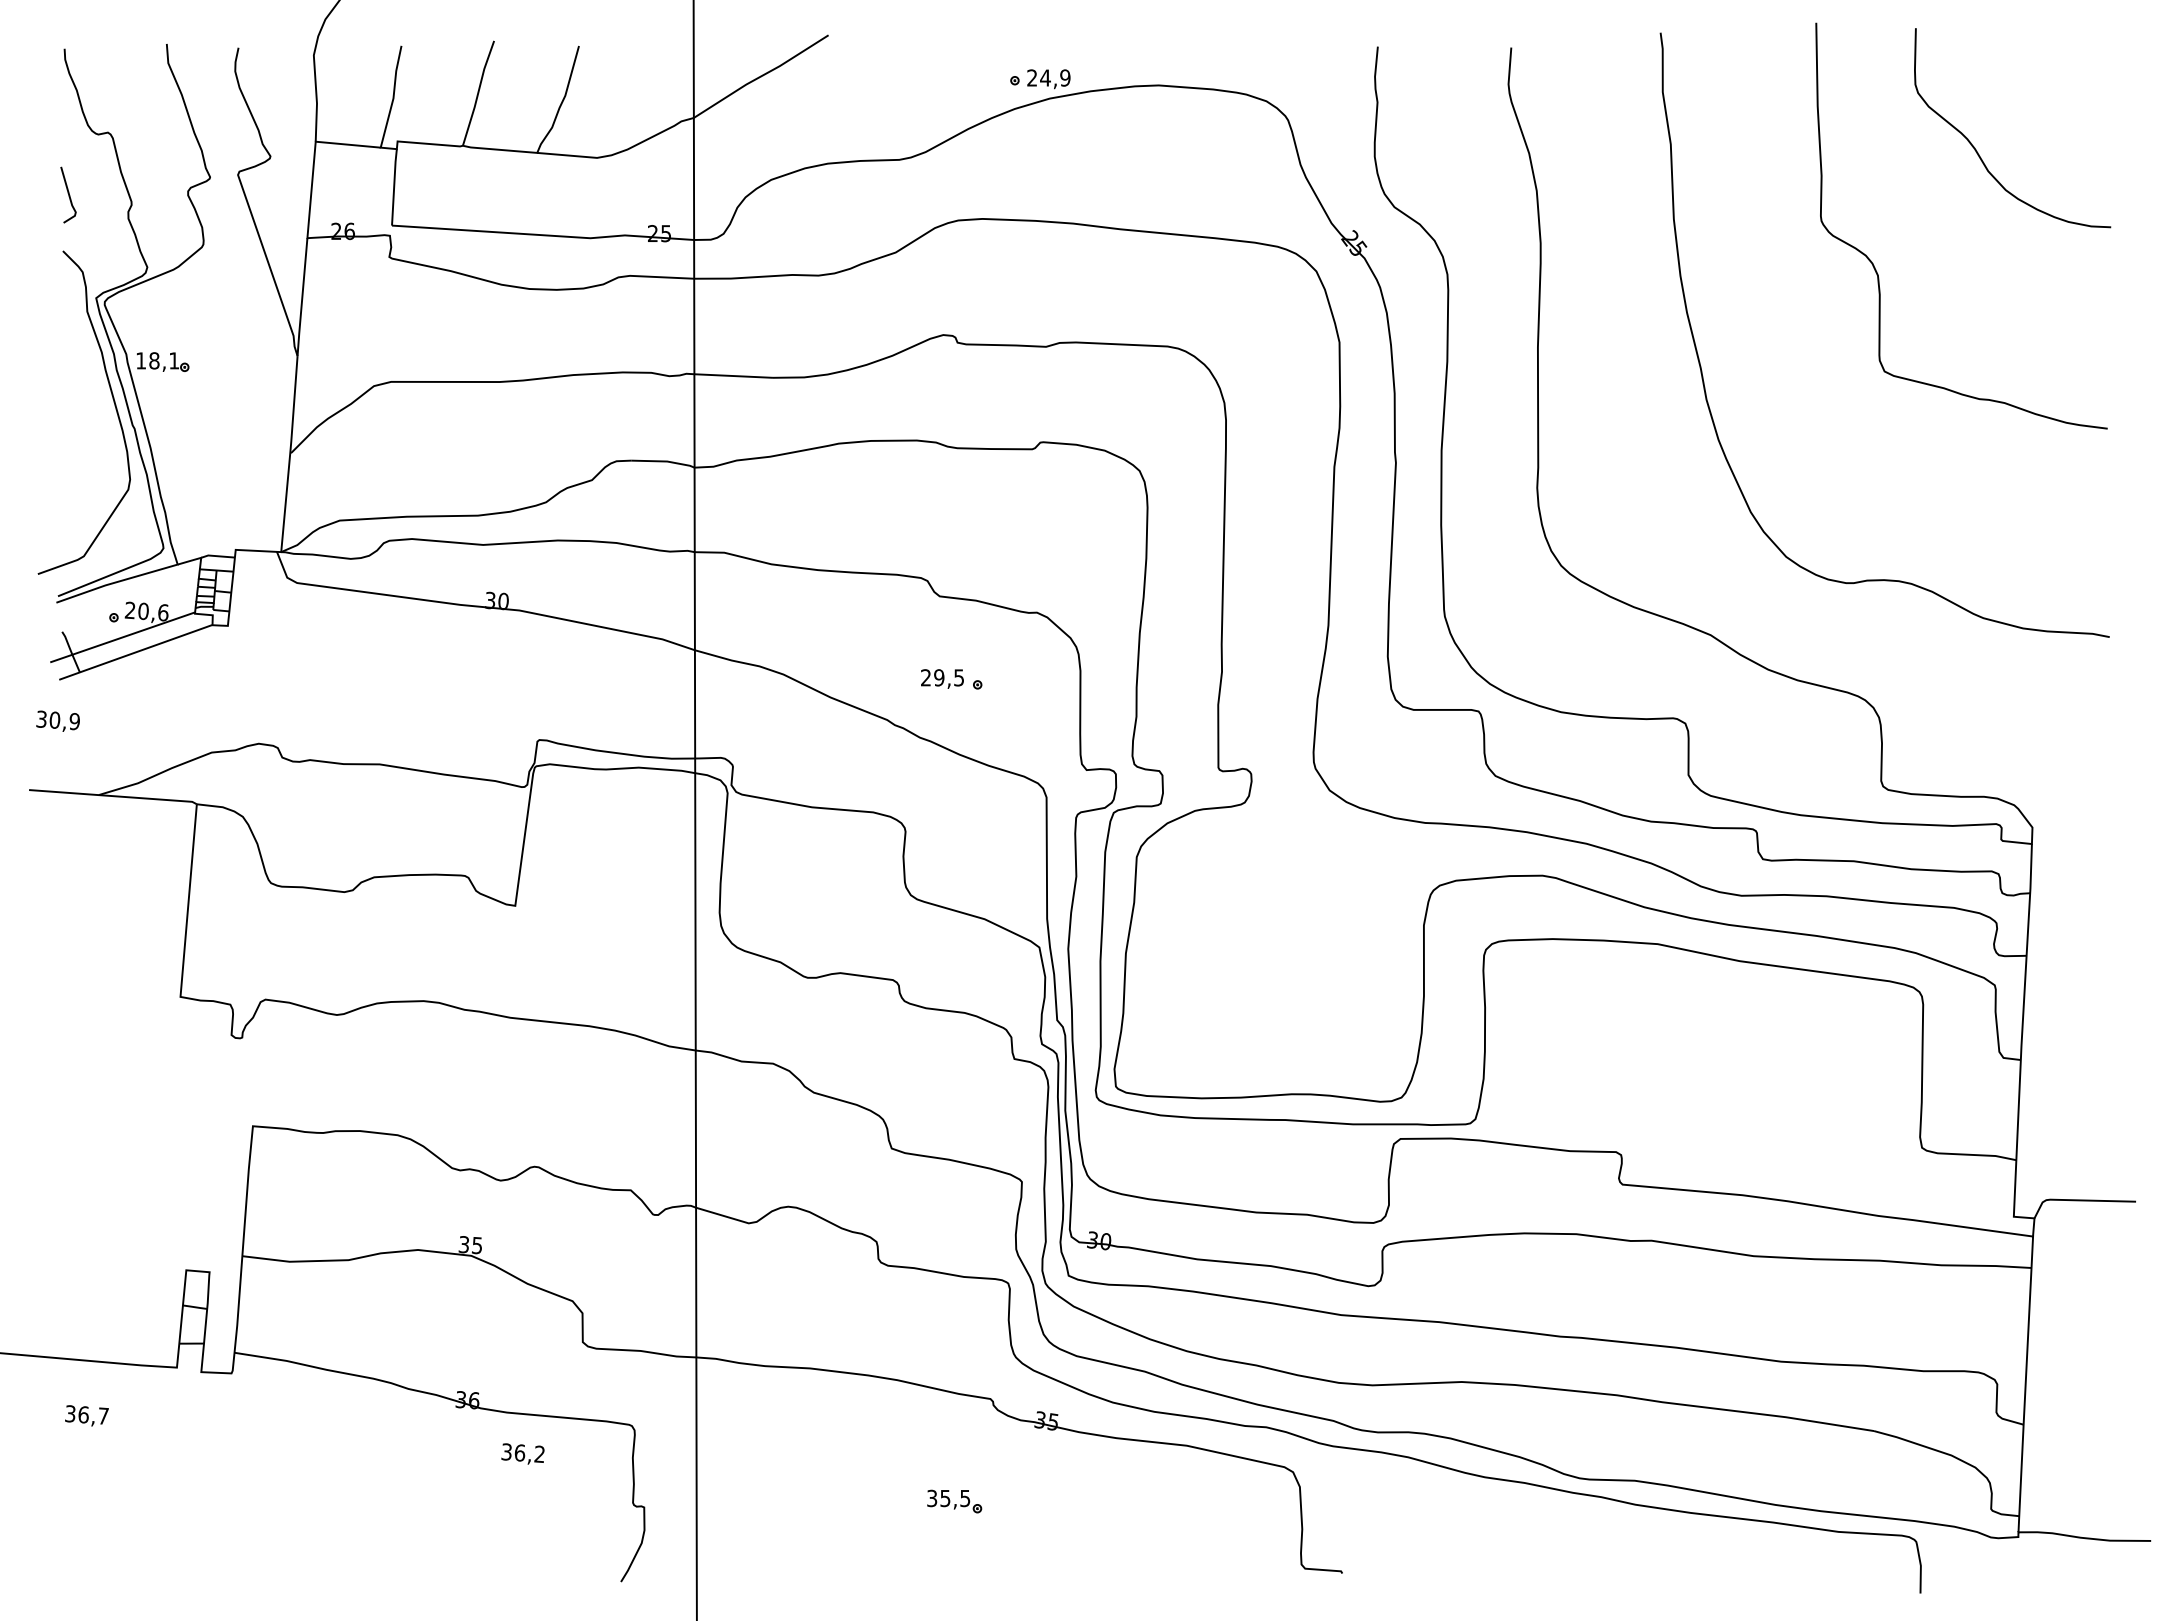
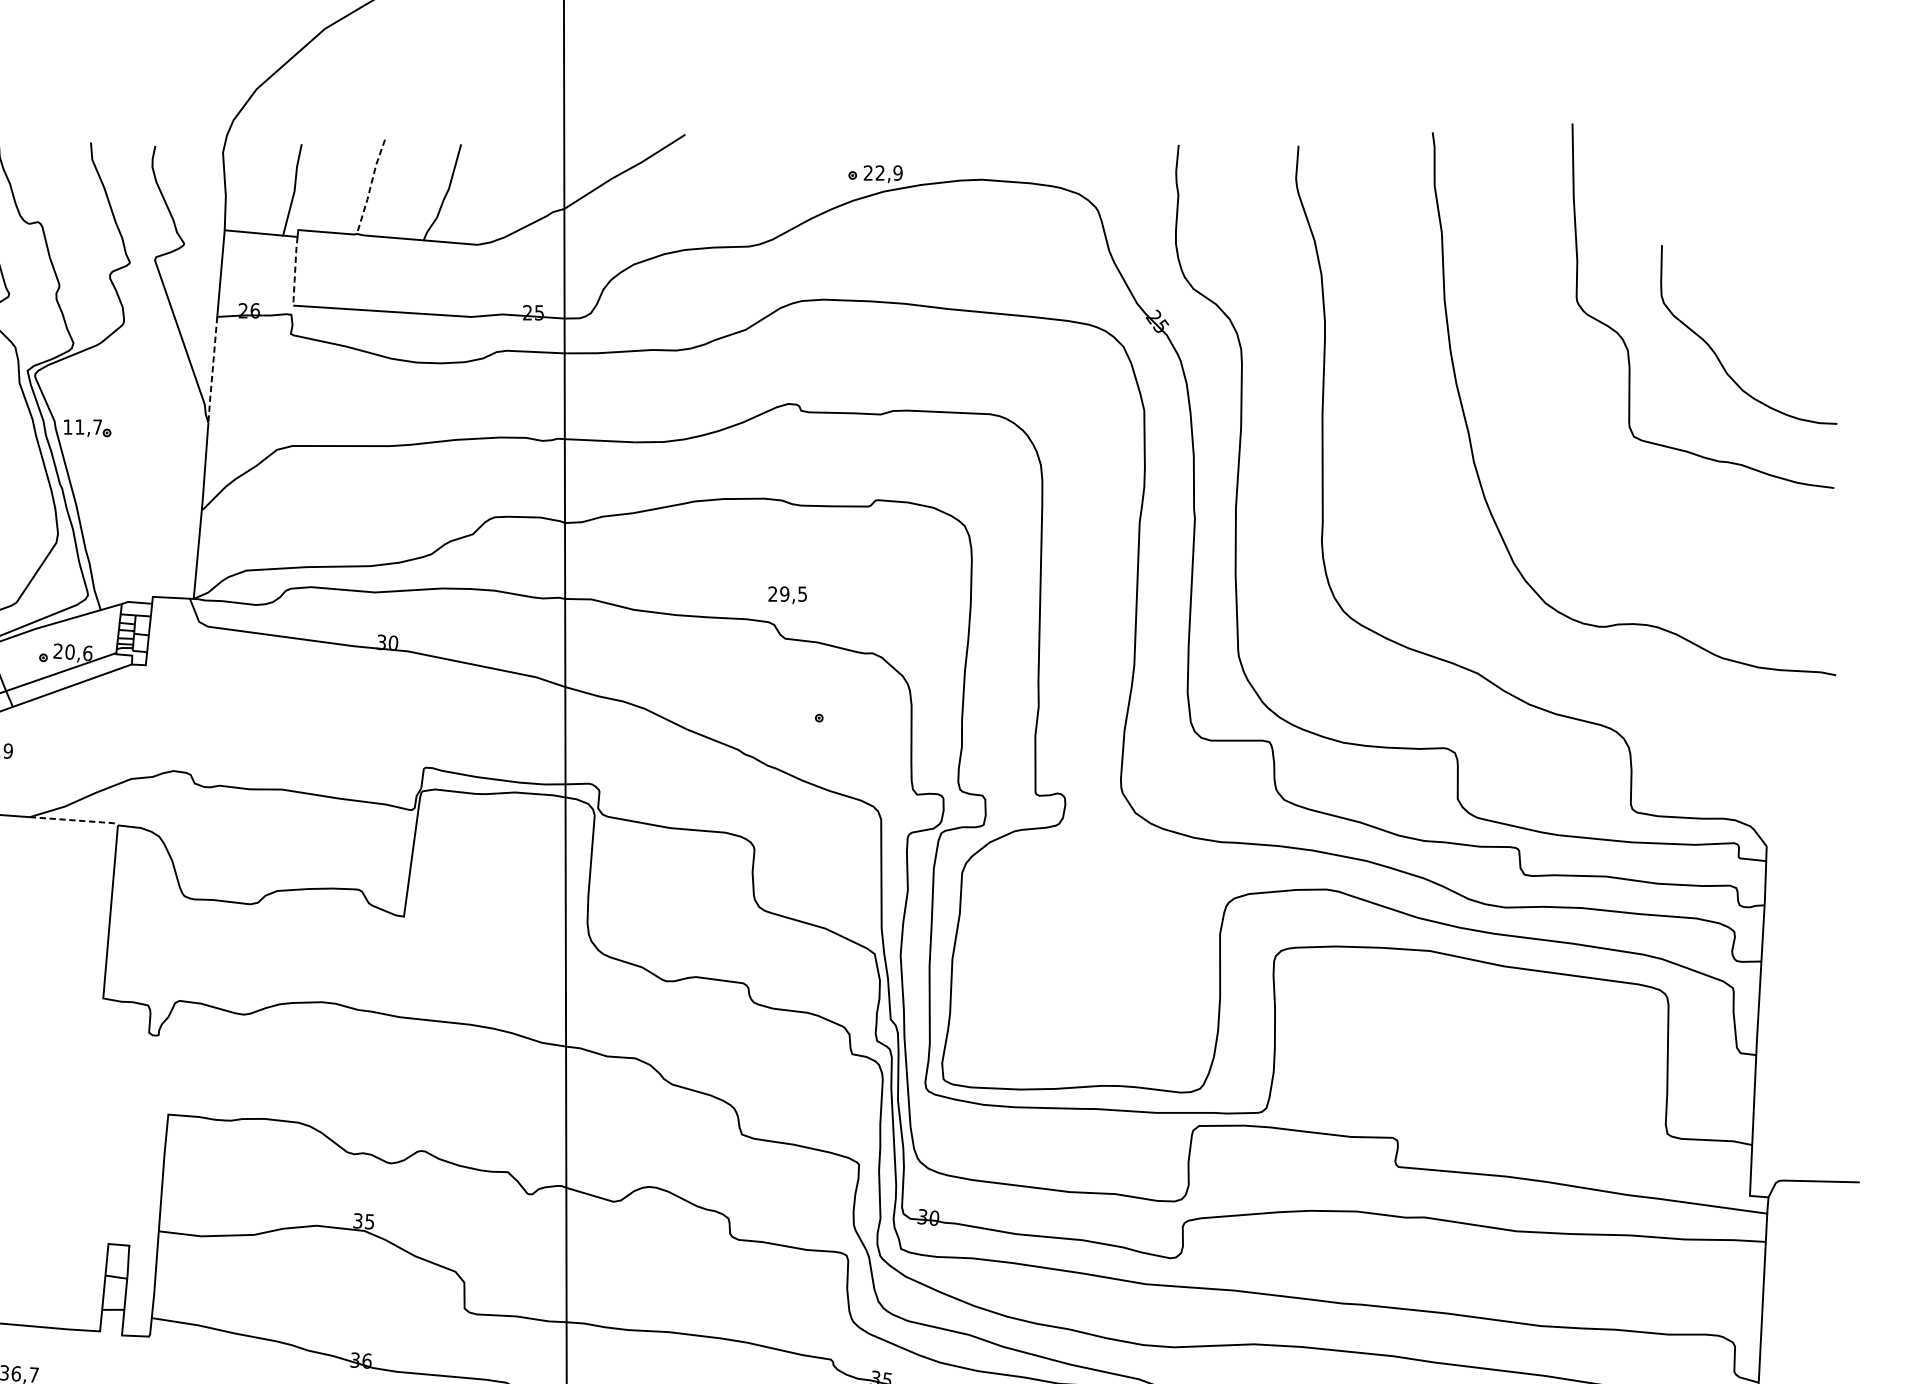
text: (1045, 77) -> (880, 172), 24,9 -> 22,9
line: (478, 93) -> (370, 186), solid -> dashed
curve: (1978, 152) -> (1718, 356), moved
line: (394, 187) -> (295, 271), solid -> dashed
line: (302, 297) -> (212, 370), solid -> dashed
text: (164, 360) -> (88, 426), 18,1 -> 11,7
text: (942, 678) -> (787, 594), moved
line: (149, 798) -> (75, 820), solid -> dashed

